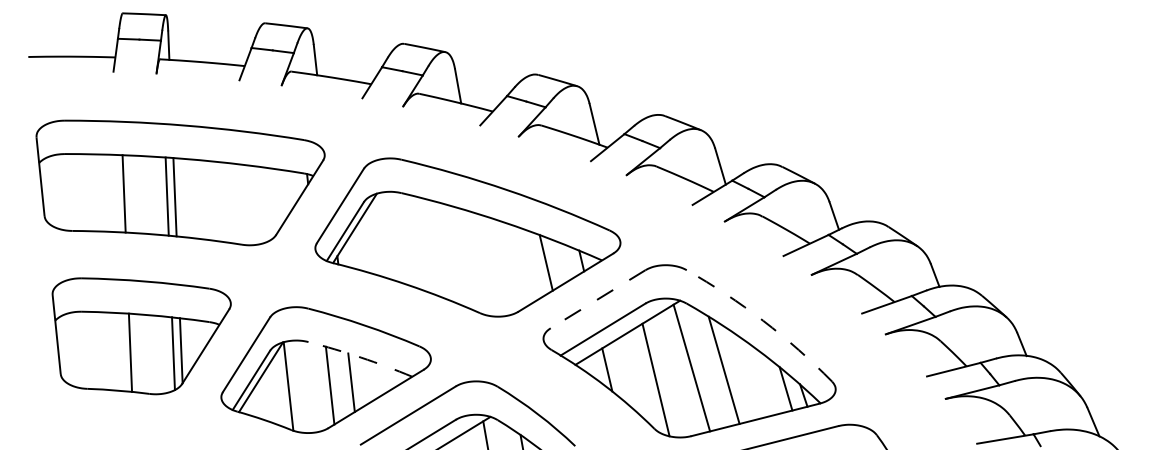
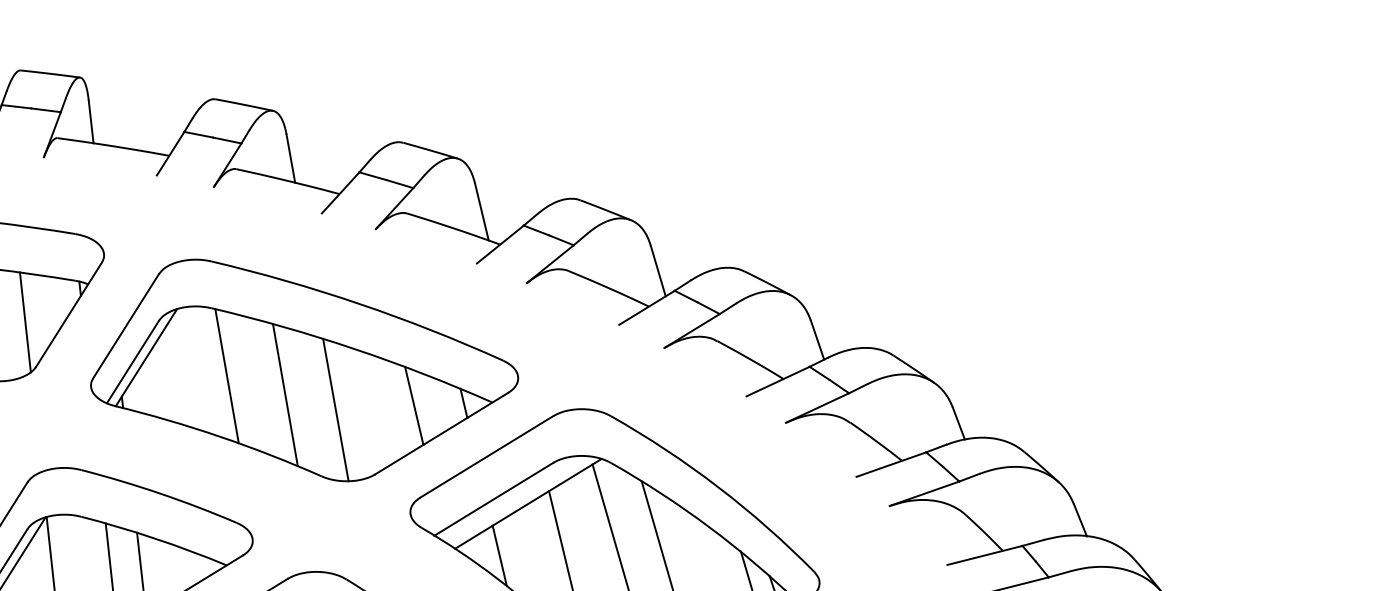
line: (268, 202) -> (25, 321), added
line: (412, 241) -> (226, 375), added
line: (454, 254) -> (285, 394), added
line: (490, 265) -> (336, 409), added
line: (598, 299) -> (487, 457), dashed -> solid
arc: (763, 320) -> (718, 486), dashed -> solid
arc: (361, 357) -> (155, 538), dashed -> solid

